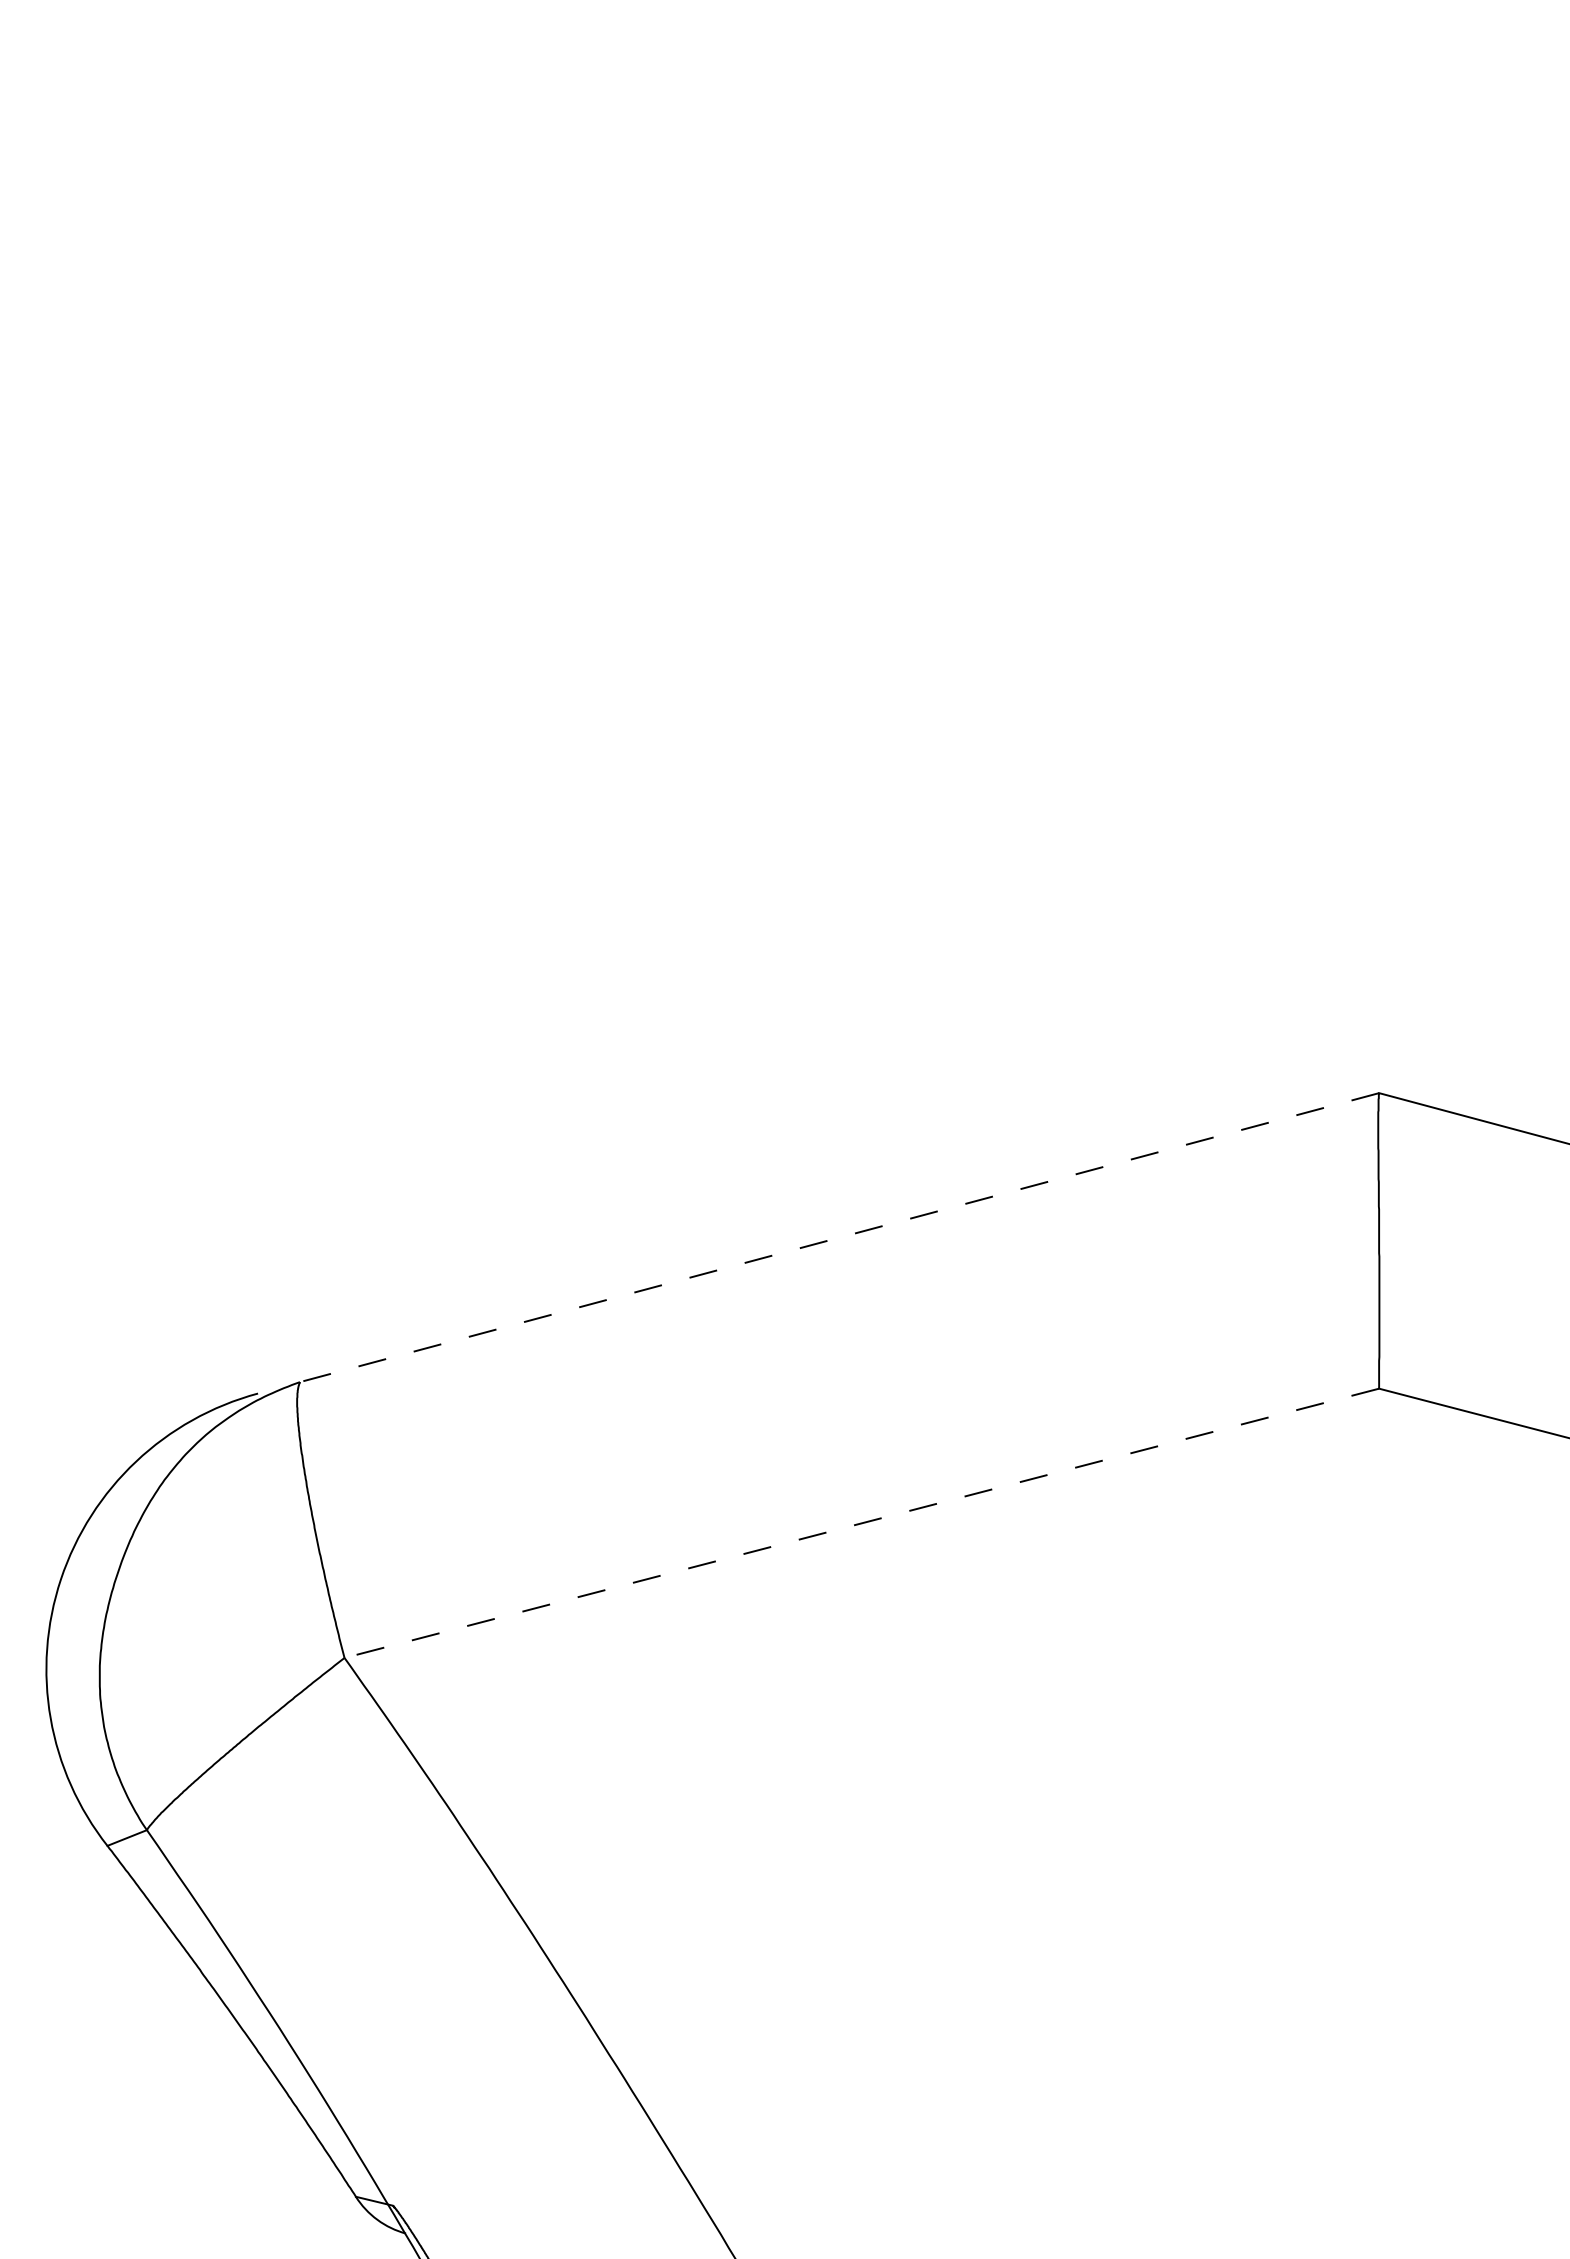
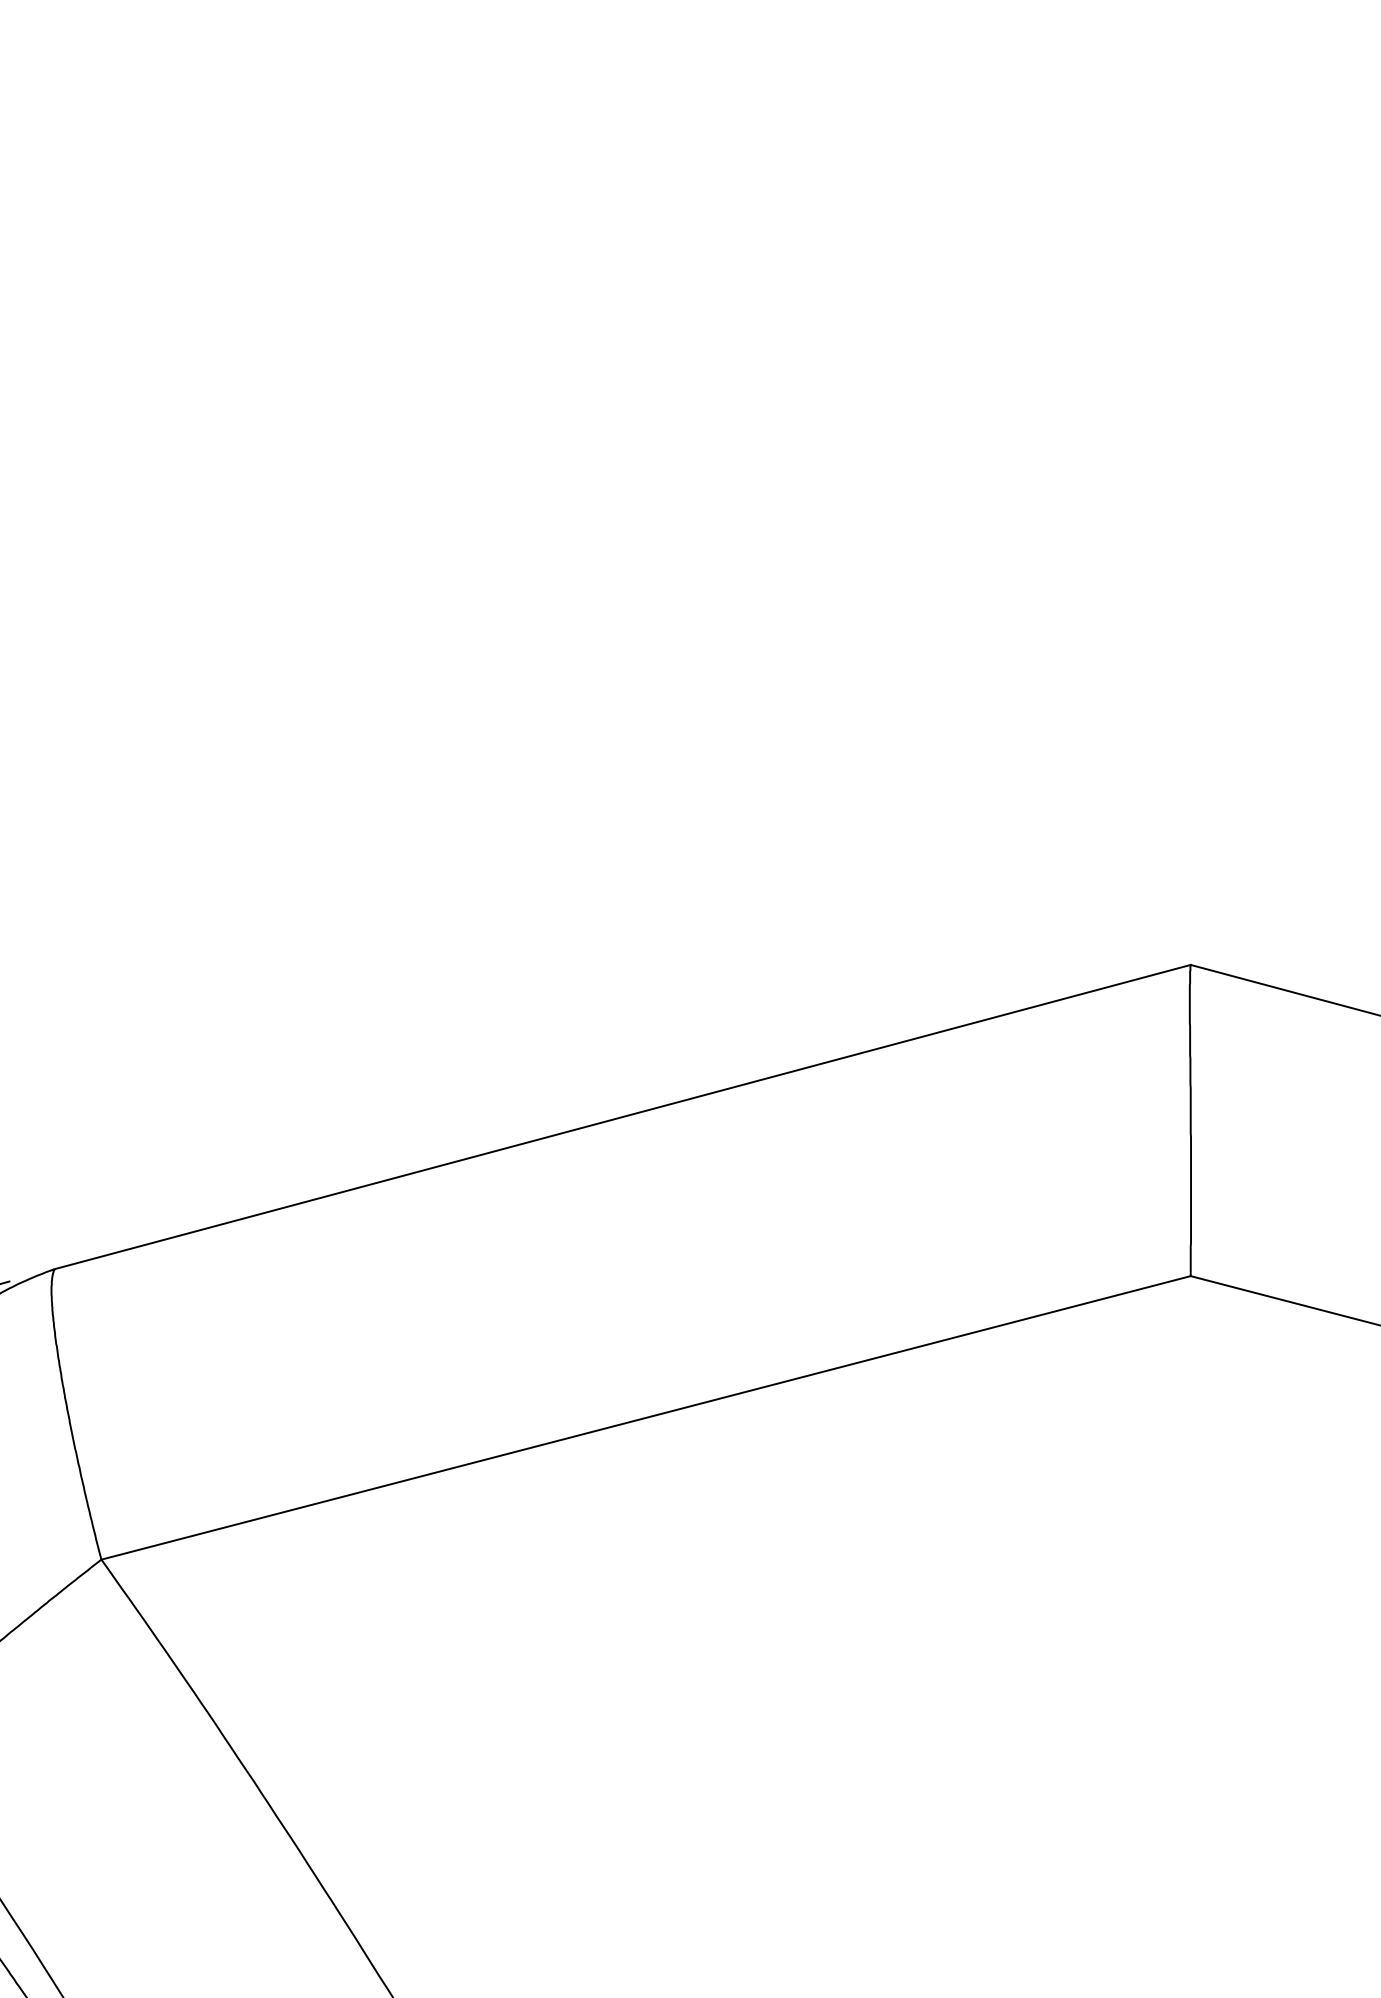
line: (839, 1237) -> (622, 1116), dashed -> solid
line: (861, 1523) -> (645, 1418), dashed -> solid

